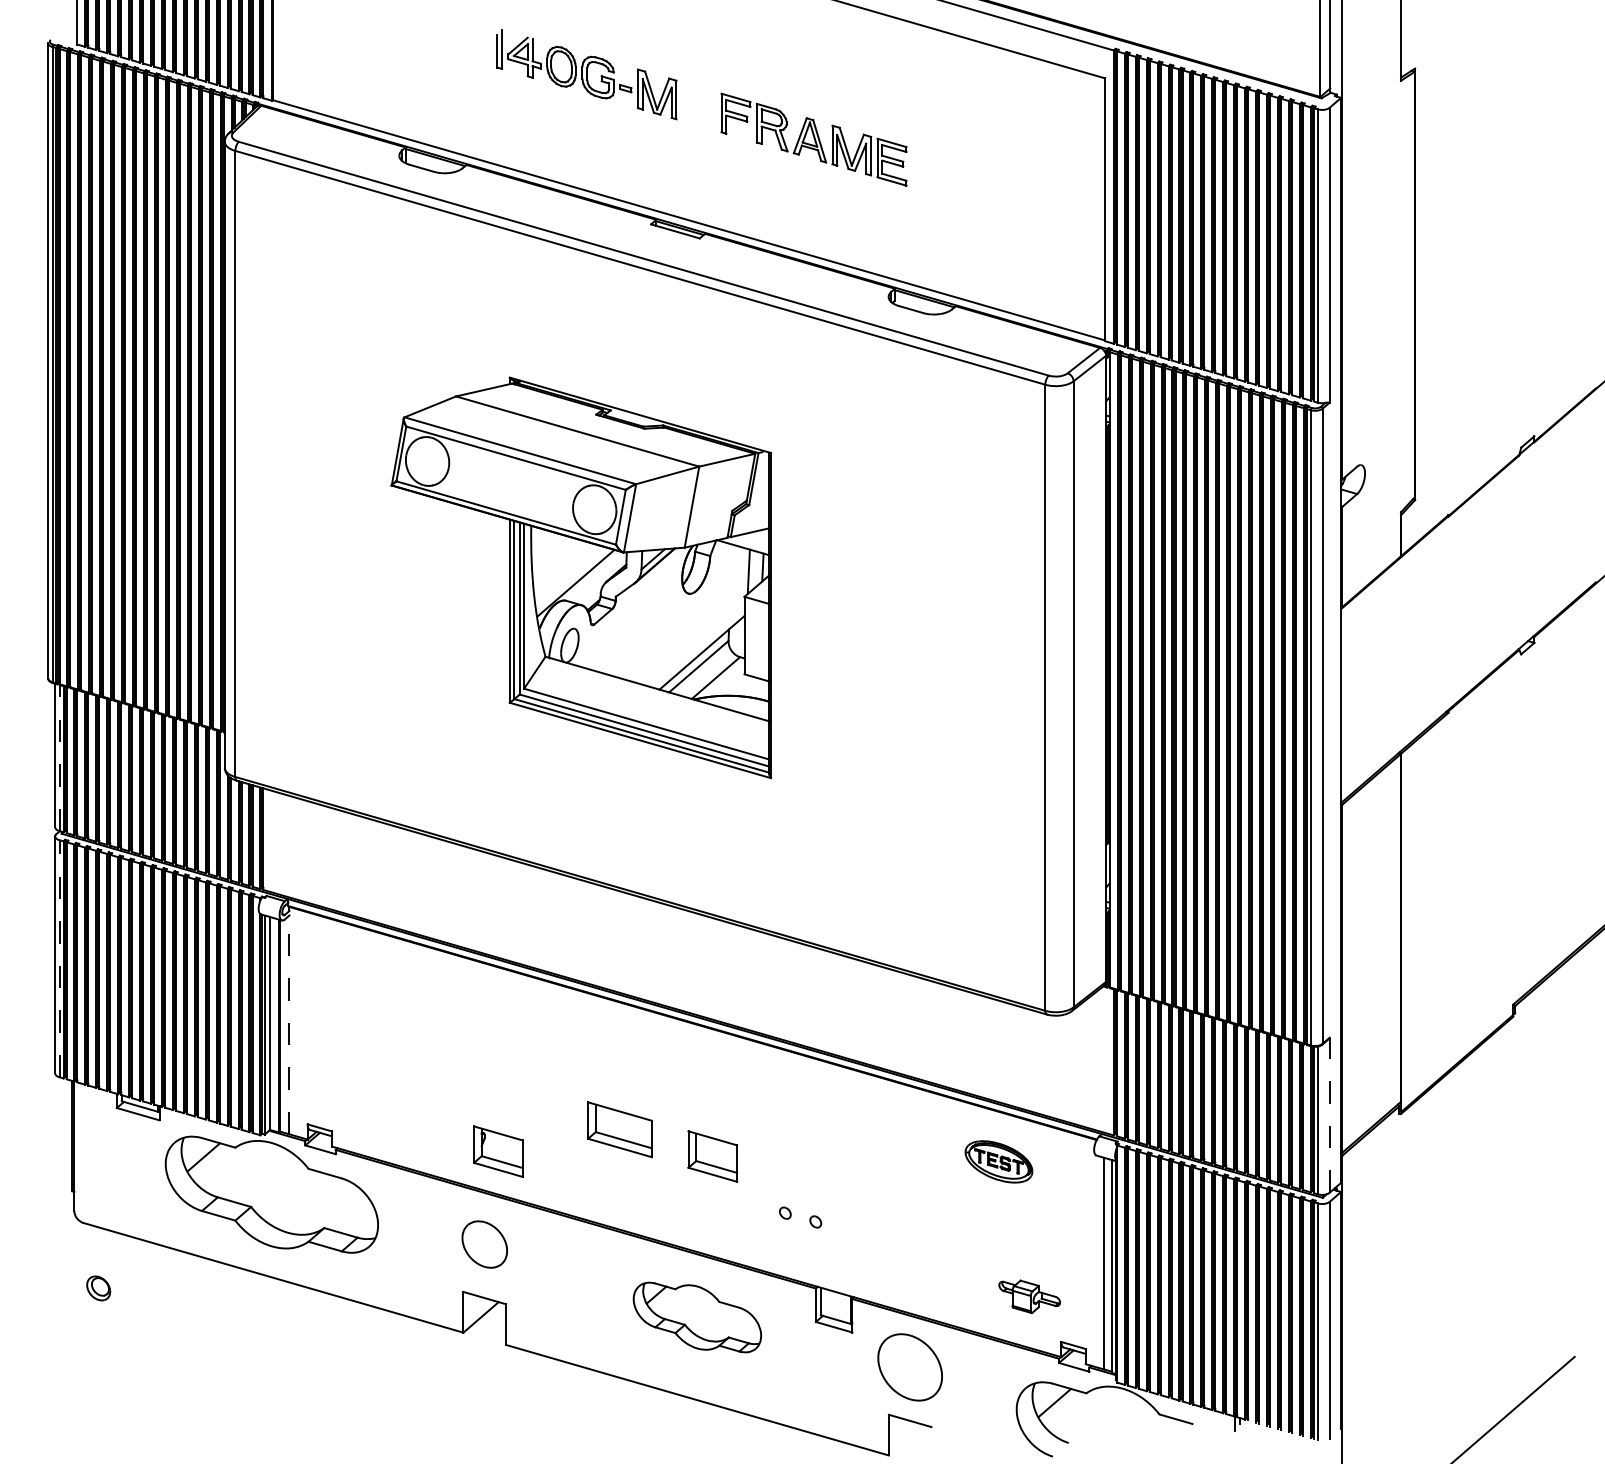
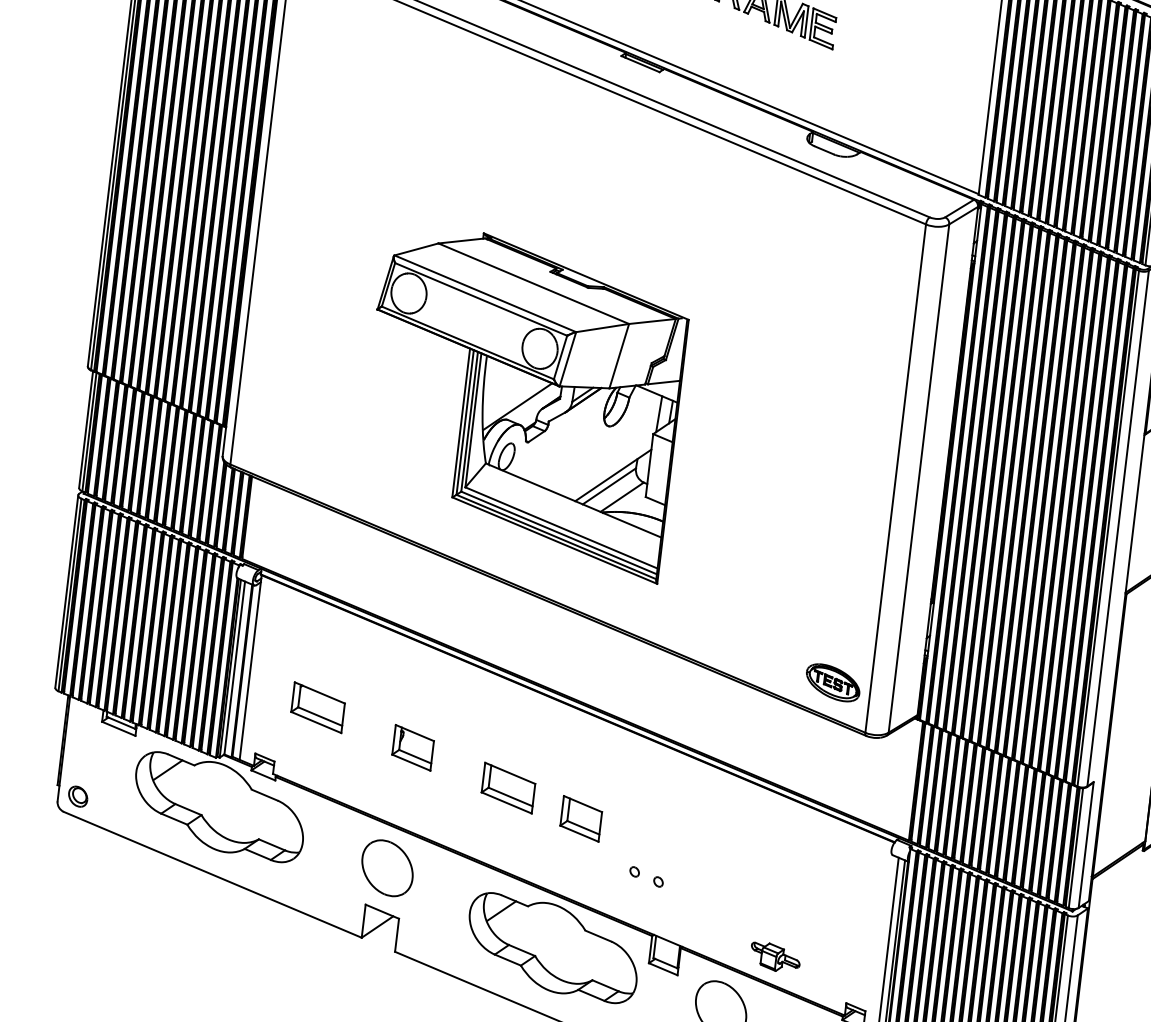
part: (581, 577) -> (522, 402), moved
line: (59, 758) -> (89, 432), dashed -> solid
line: (59, 958) -> (69, 594), dashed -> solid
line: (289, 1020) -> (250, 667), dashed -> solid
part: (377, 1059) -> (318, 707), added
line: (1329, 1114) -> (1086, 844), dashed -> solid
part: (498, 1151) -> (413, 747), moved
part: (998, 1161) -> (832, 682), moved
part: (484, 1244) -> (387, 868), size x1.43
part: (98, 1288) -> (78, 796), moved
part: (1029, 1296) -> (775, 957), moved
part: (697, 1317) -> (553, 948), size x1.67

